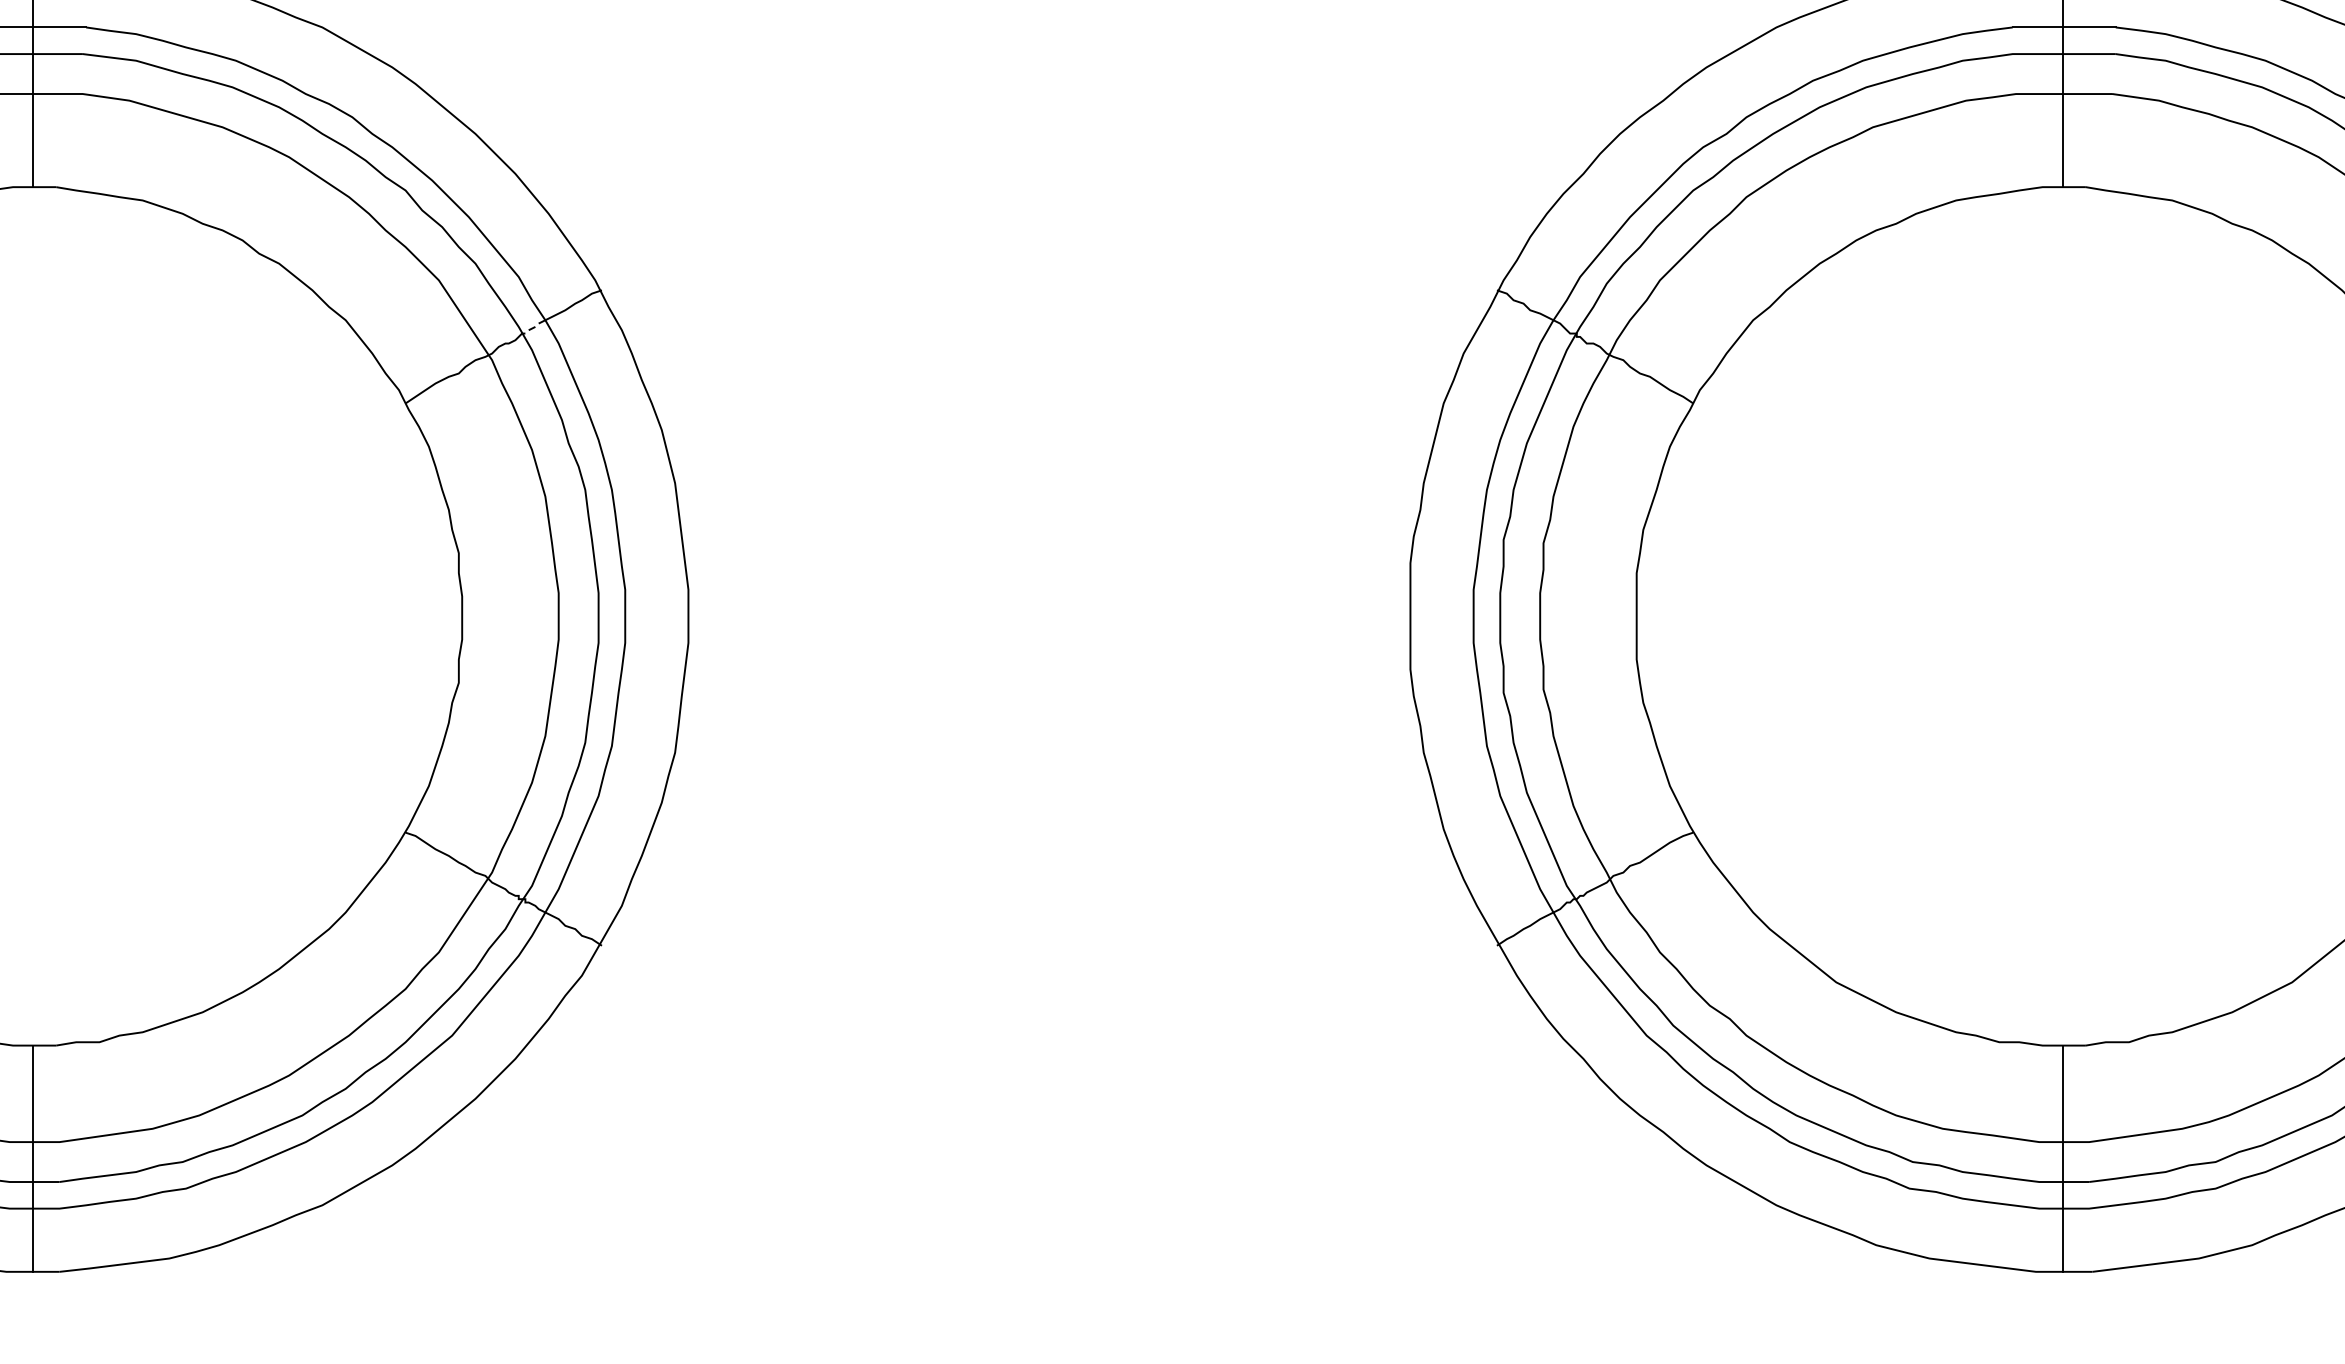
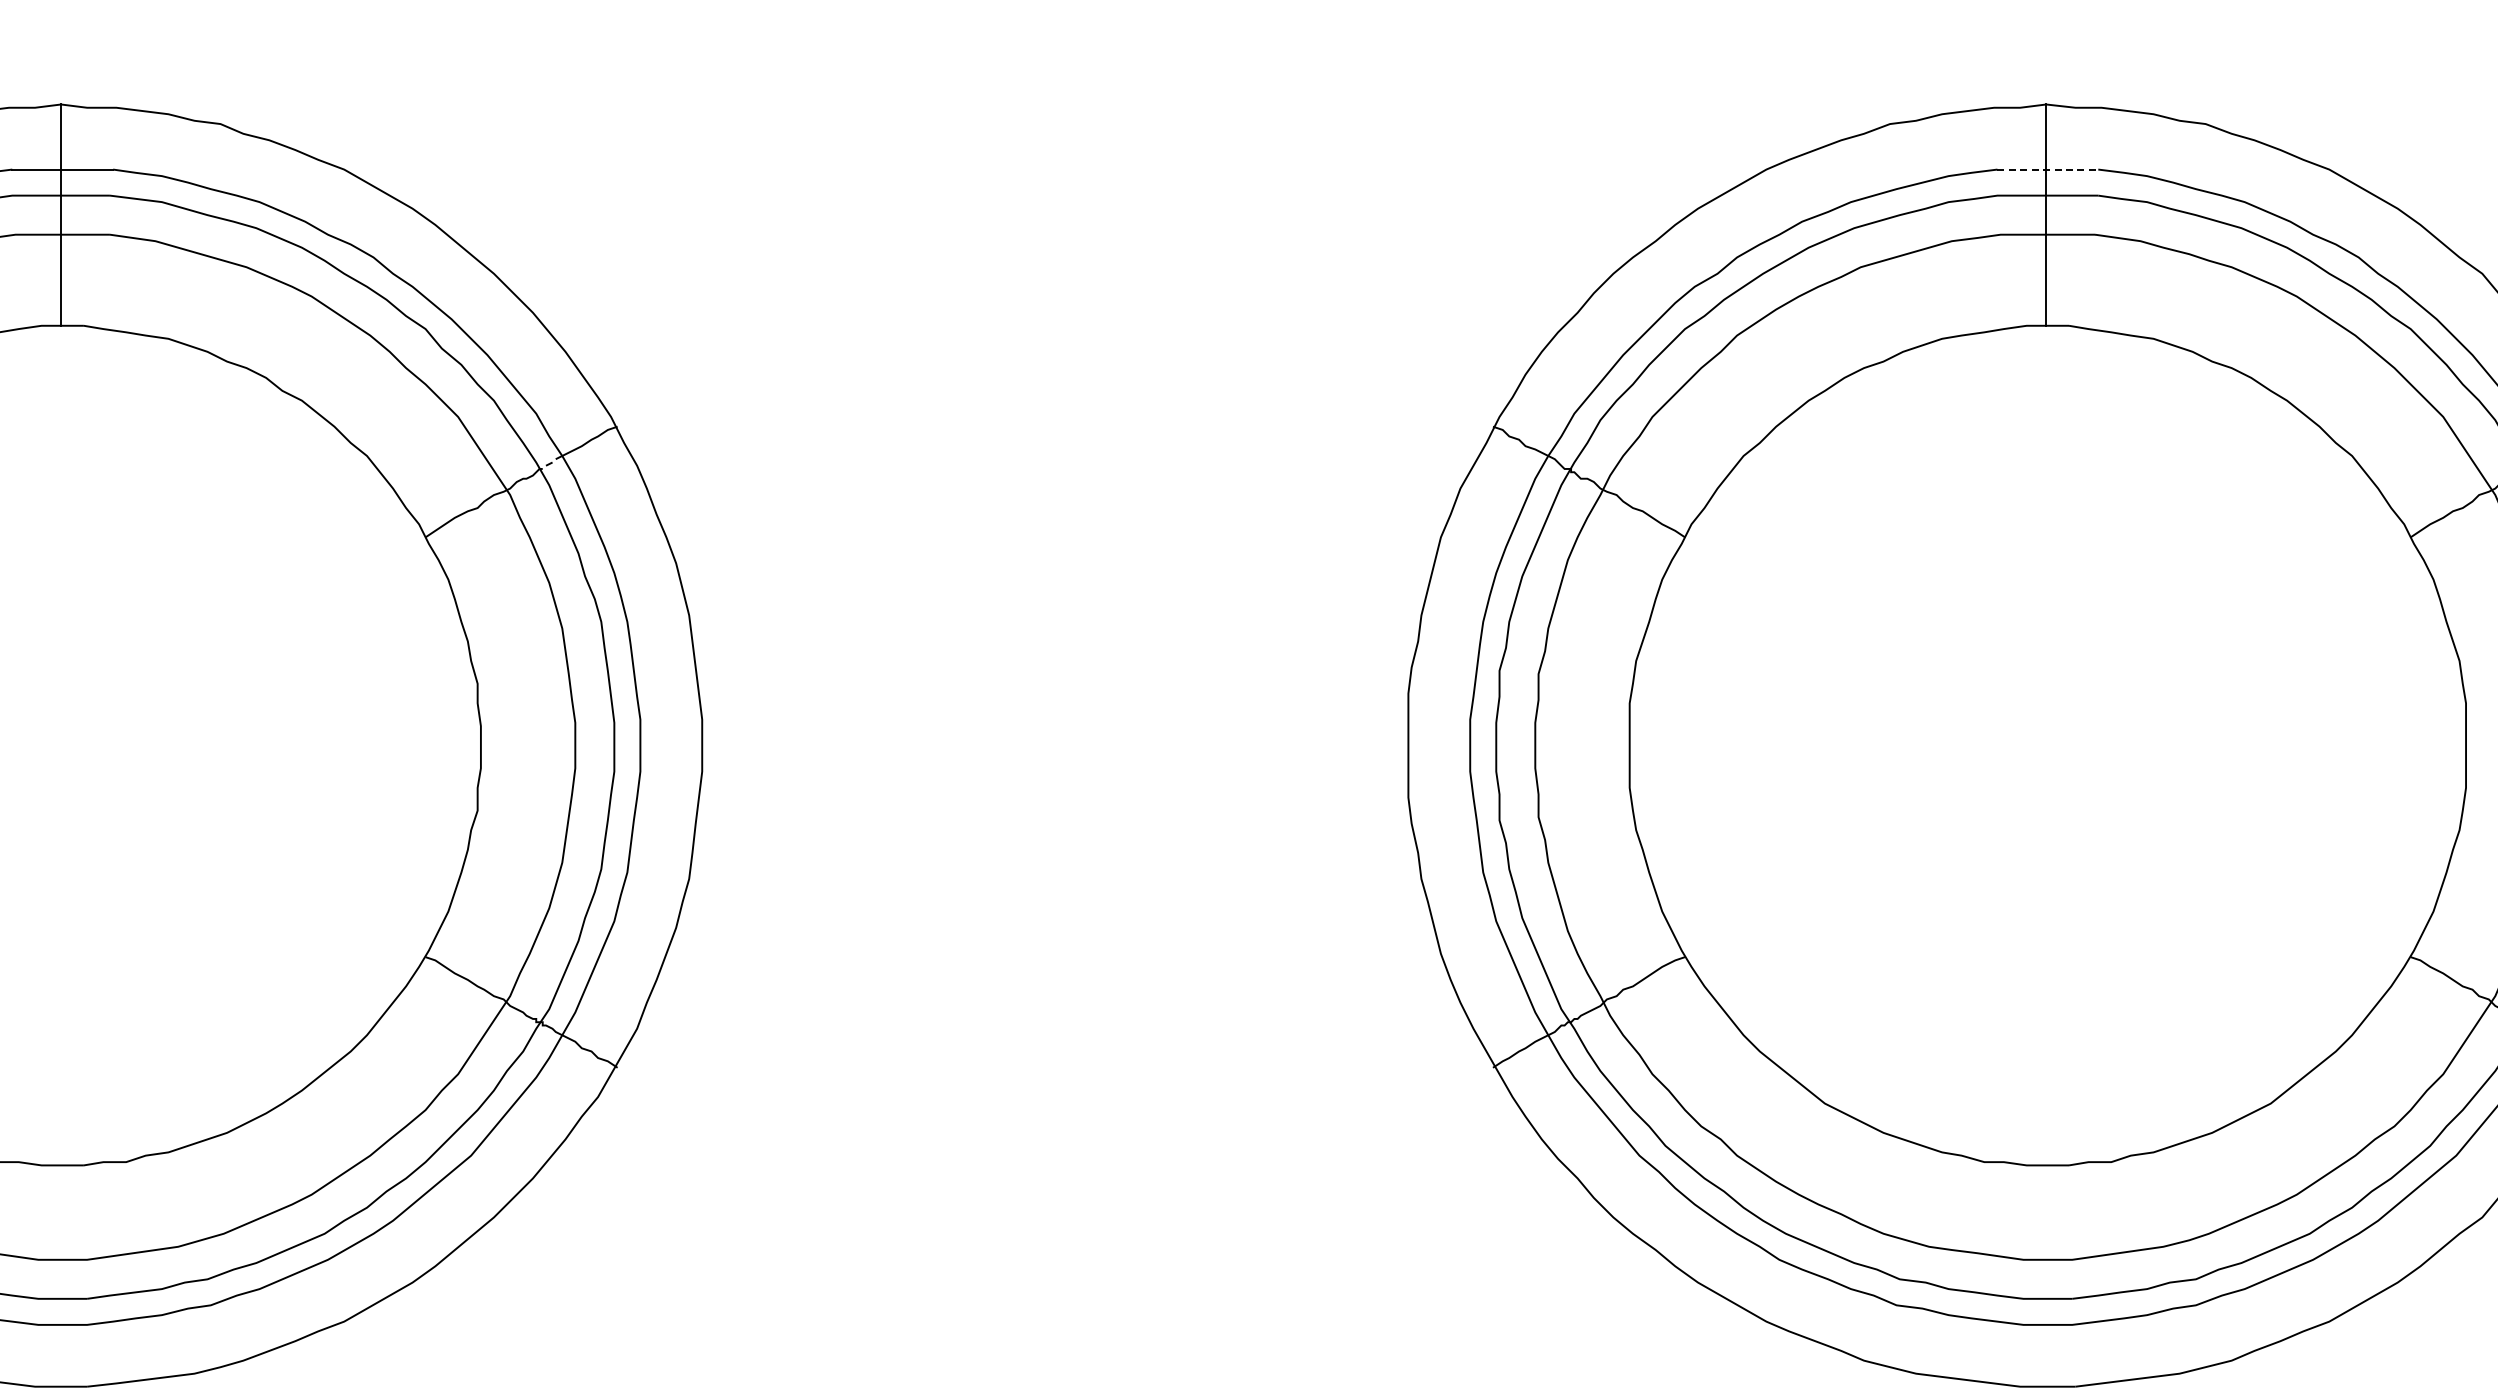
line: (2064, 27) -> (2048, 169), solid -> dashed
line: (33, 1158) -> (61, 1275), removed
line: (2062, 1158) -> (2046, 1275), removed

